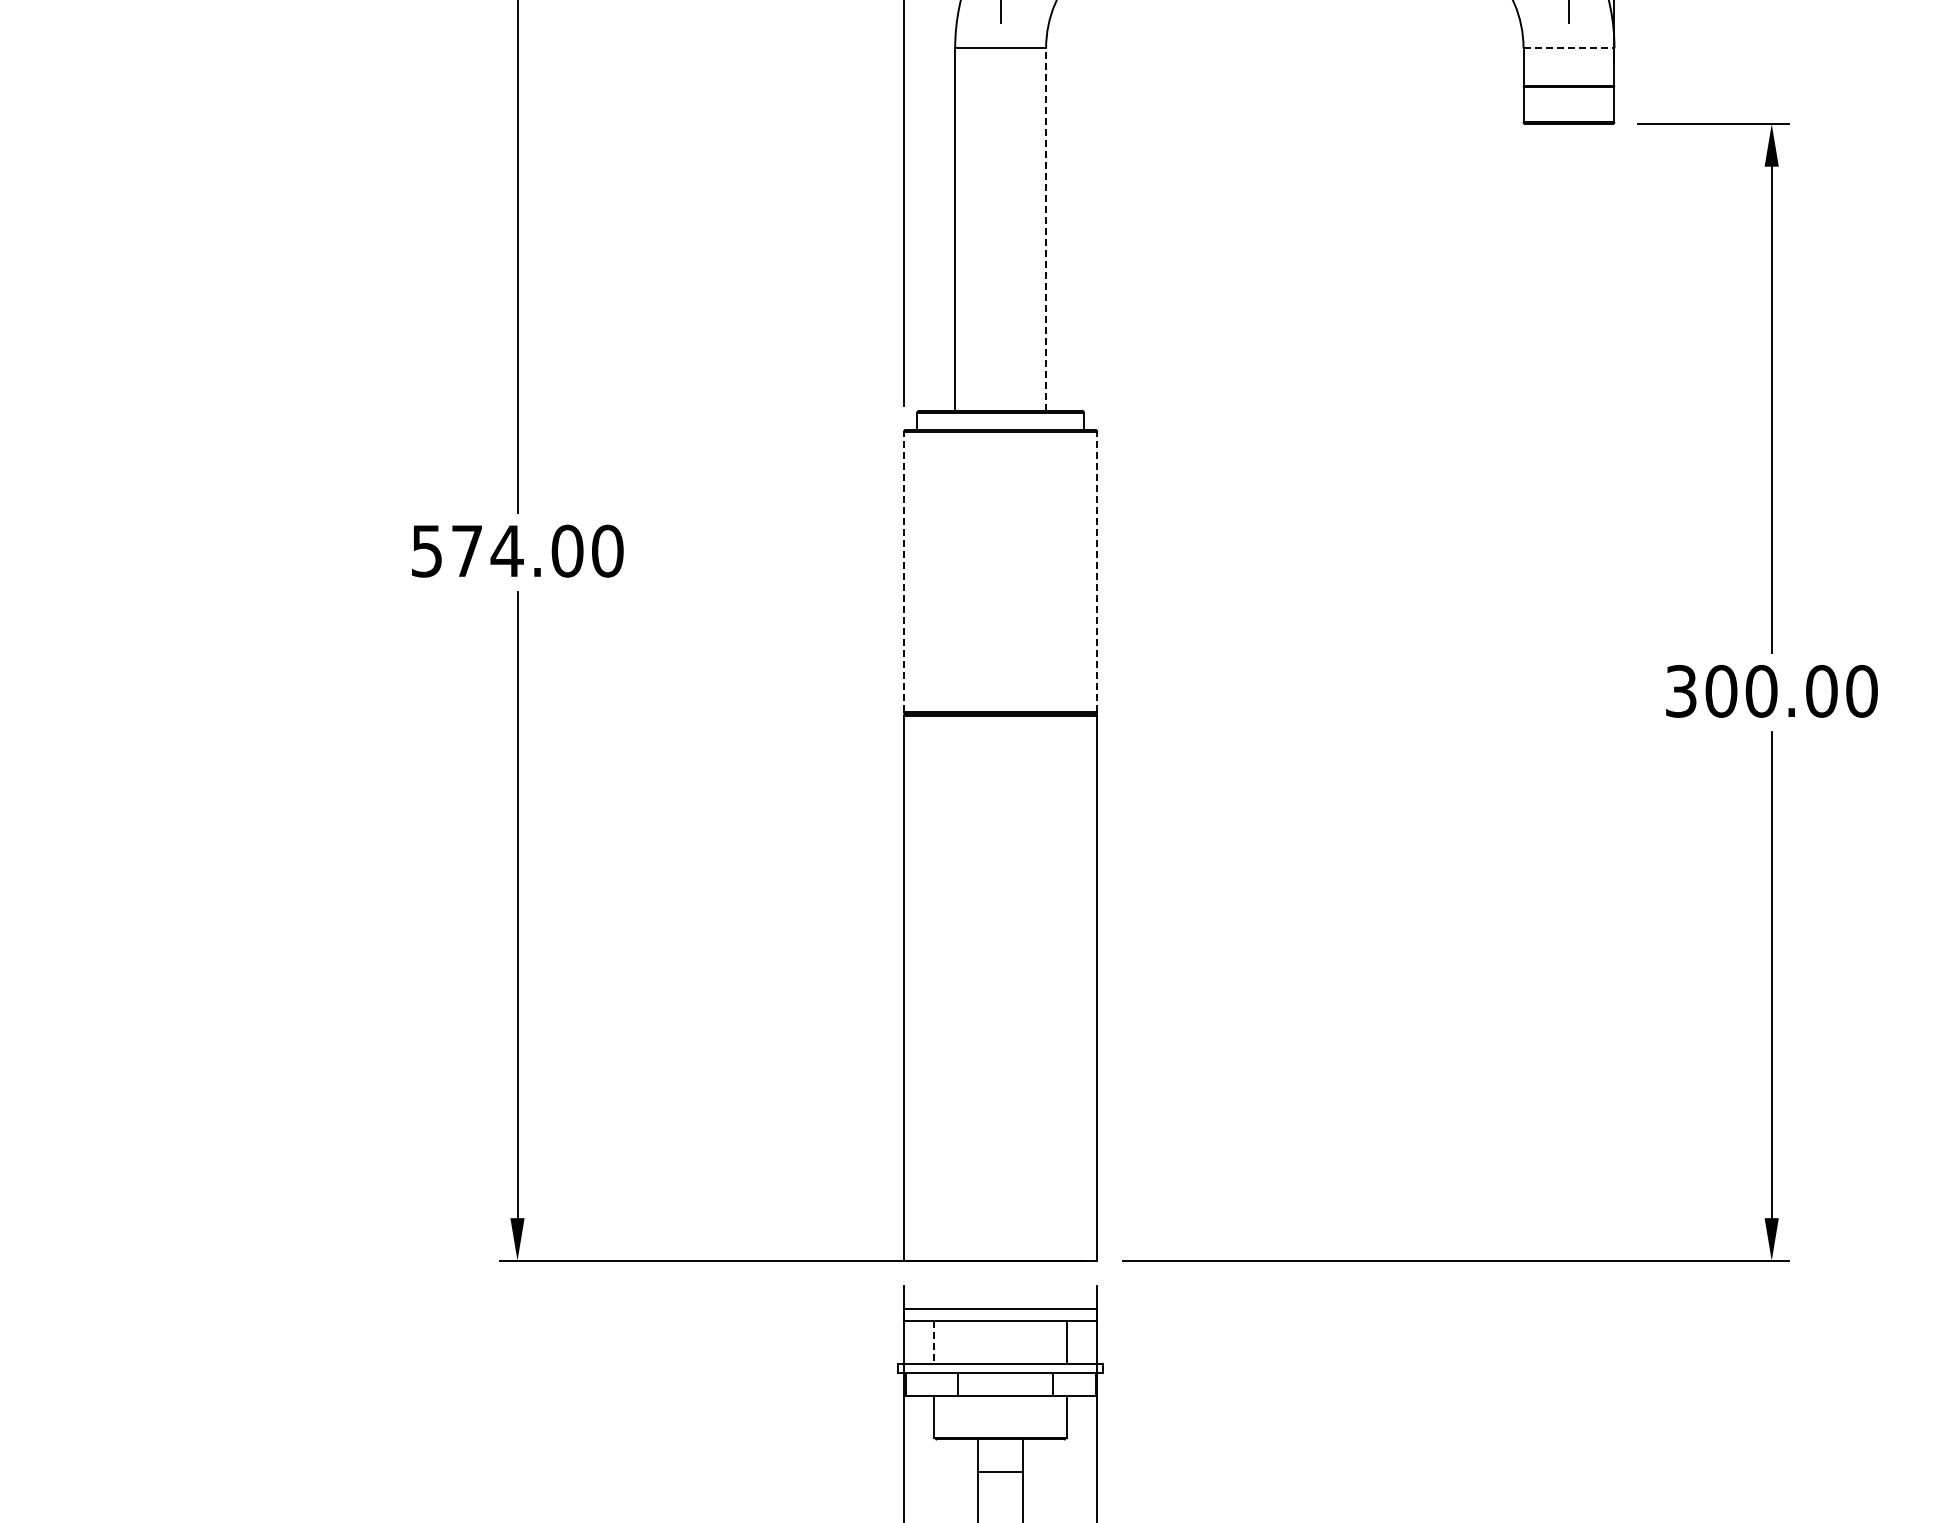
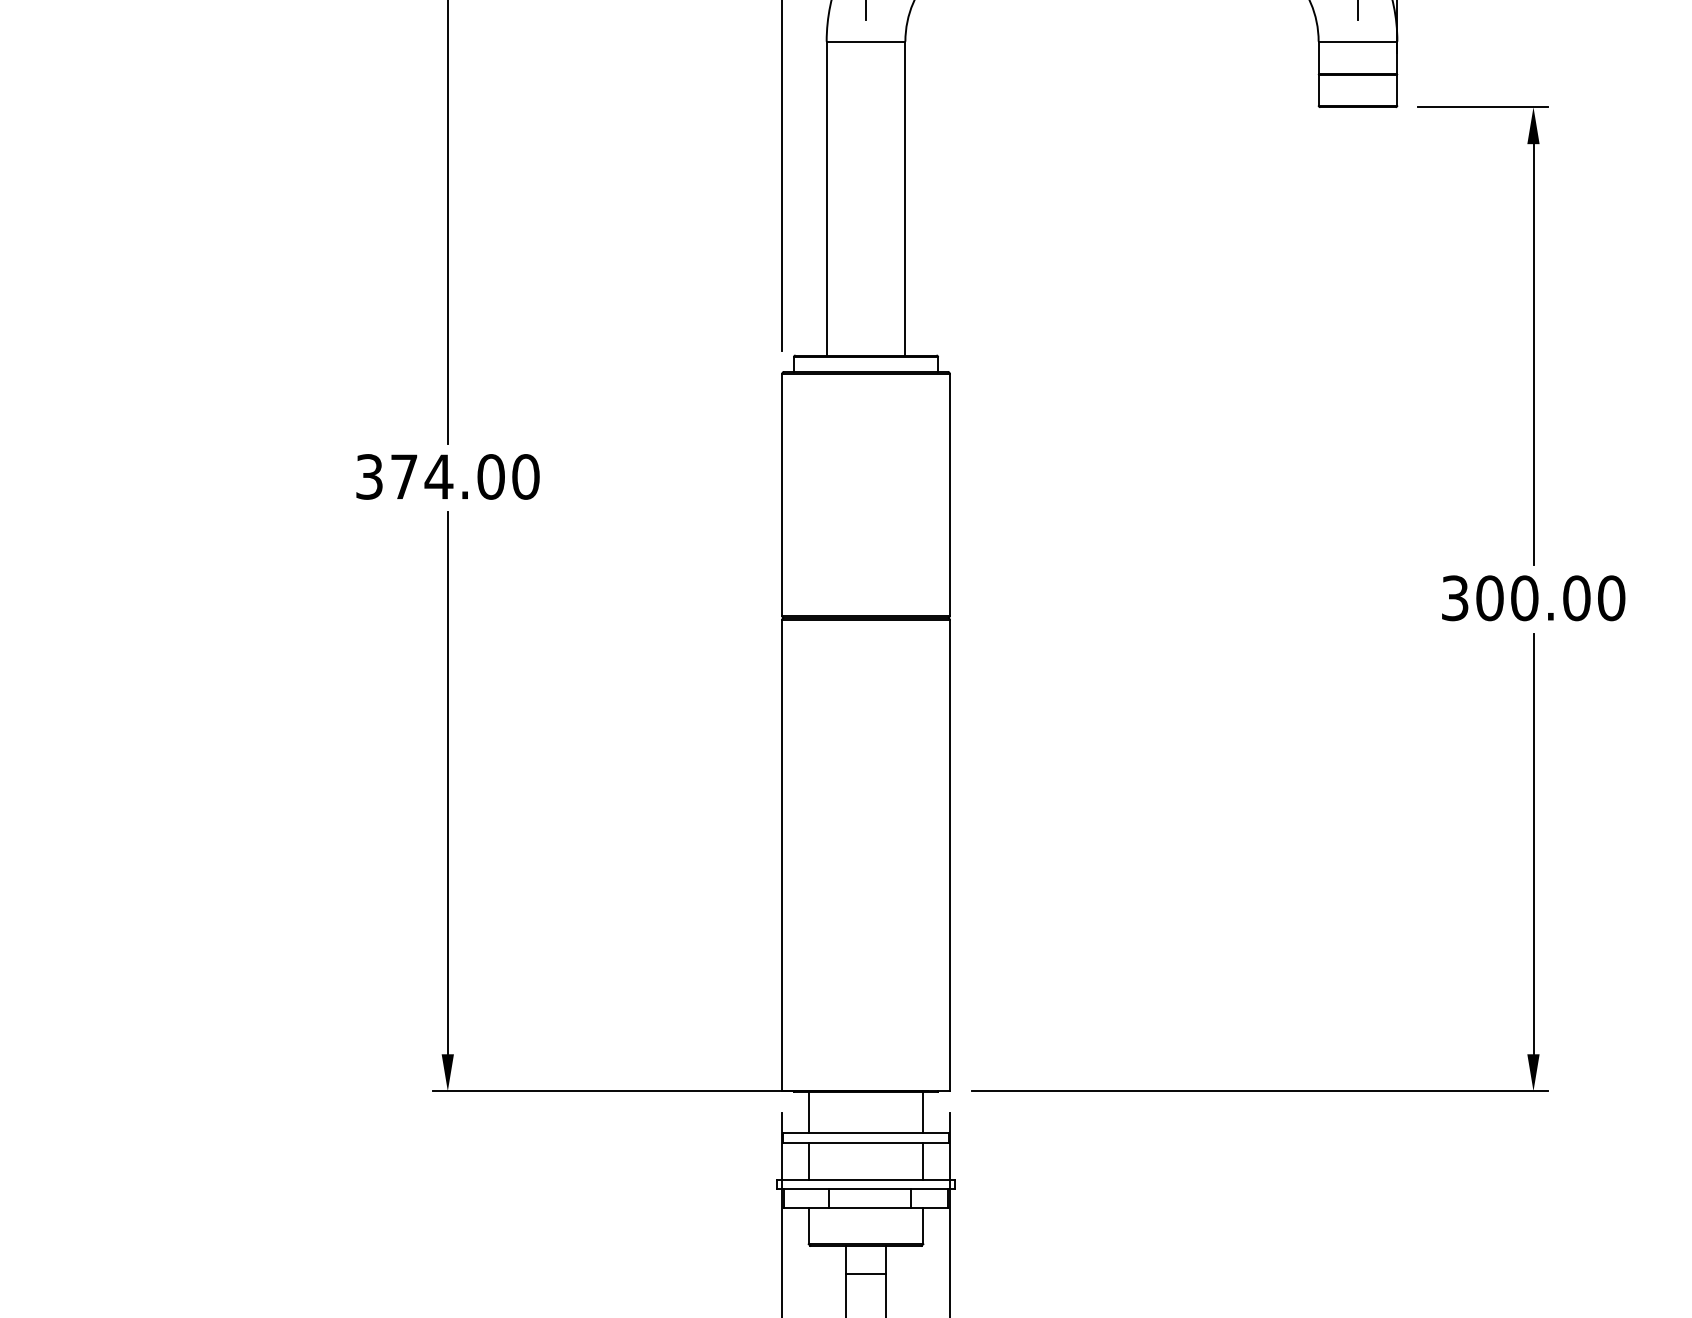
line: (1569, 48) -> (1358, 41), dashed -> solid
line: (1046, 229) -> (905, 198), dashed -> solid
text: (427, 550) -> (369, 476), 574.00 -> 374.00
line: (904, 571) -> (782, 494), dashed -> solid
line: (1097, 571) -> (949, 494), dashed -> solid
line: (934, 1284) -> (808, 1111), added
line: (1066, 1284) -> (923, 1111), added
line: (934, 1342) -> (808, 1161), dashed -> solid

